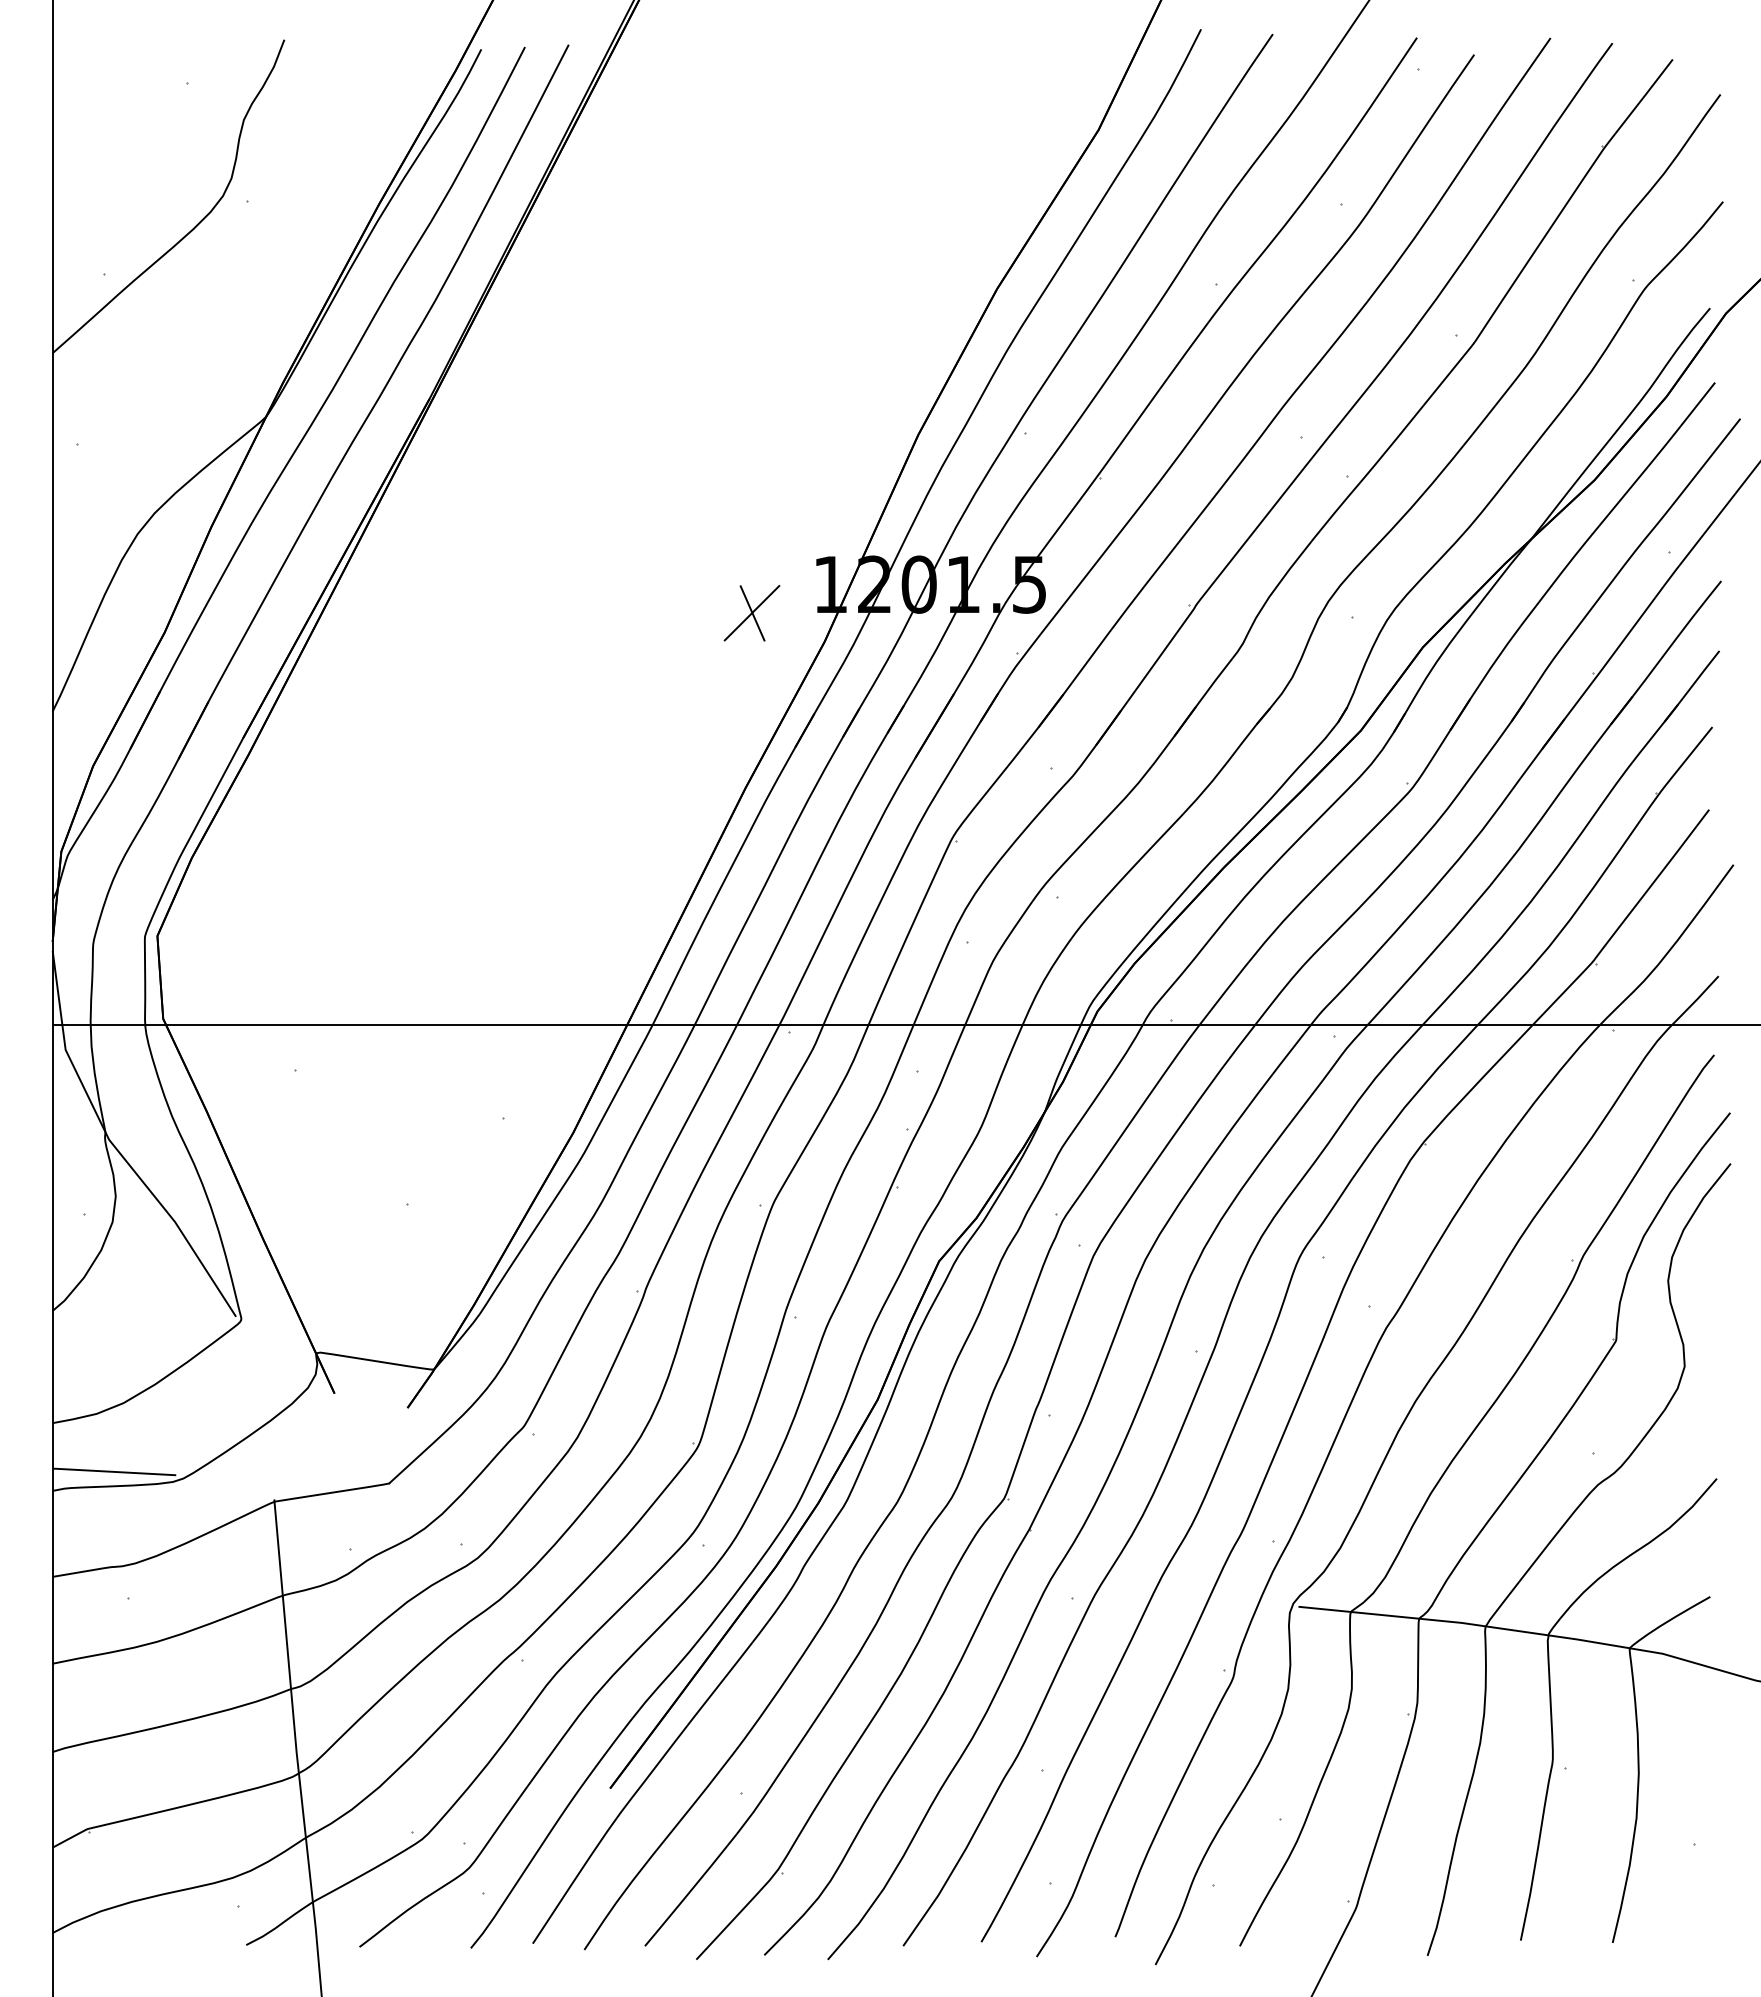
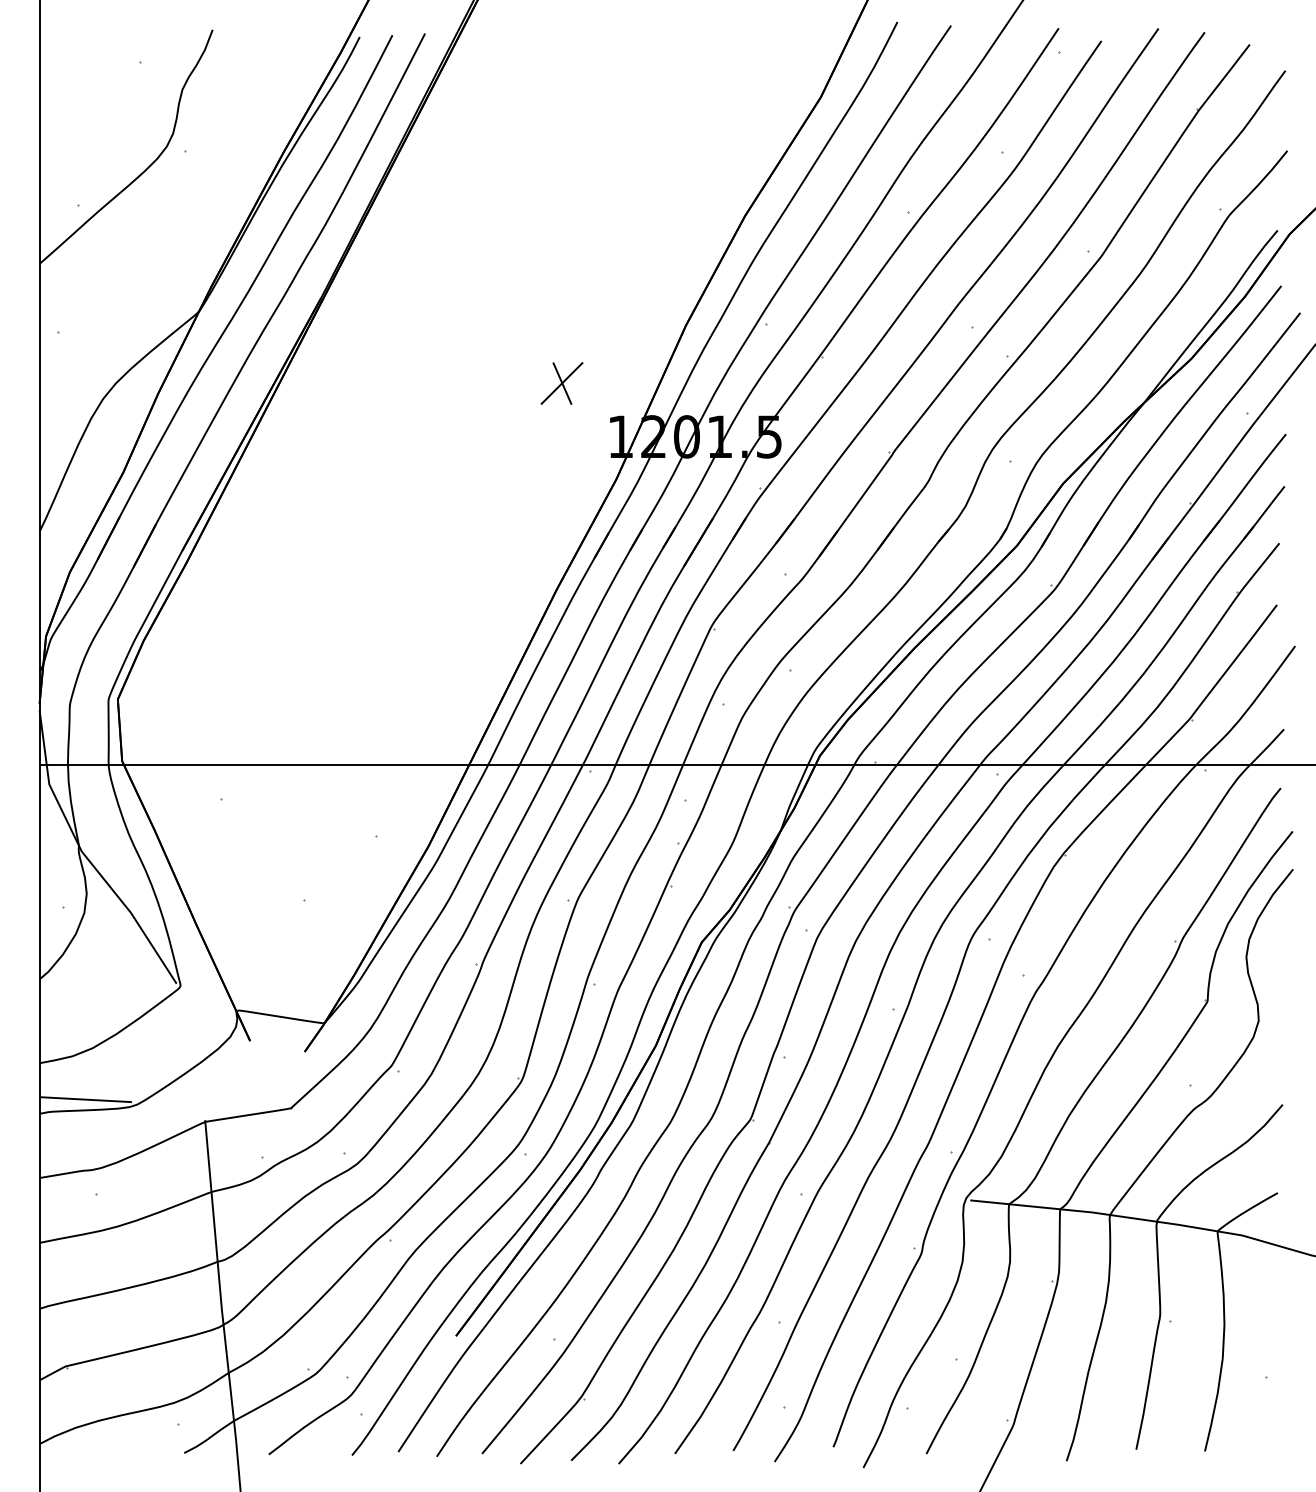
part: (751, 613) -> (561, 383), moved

